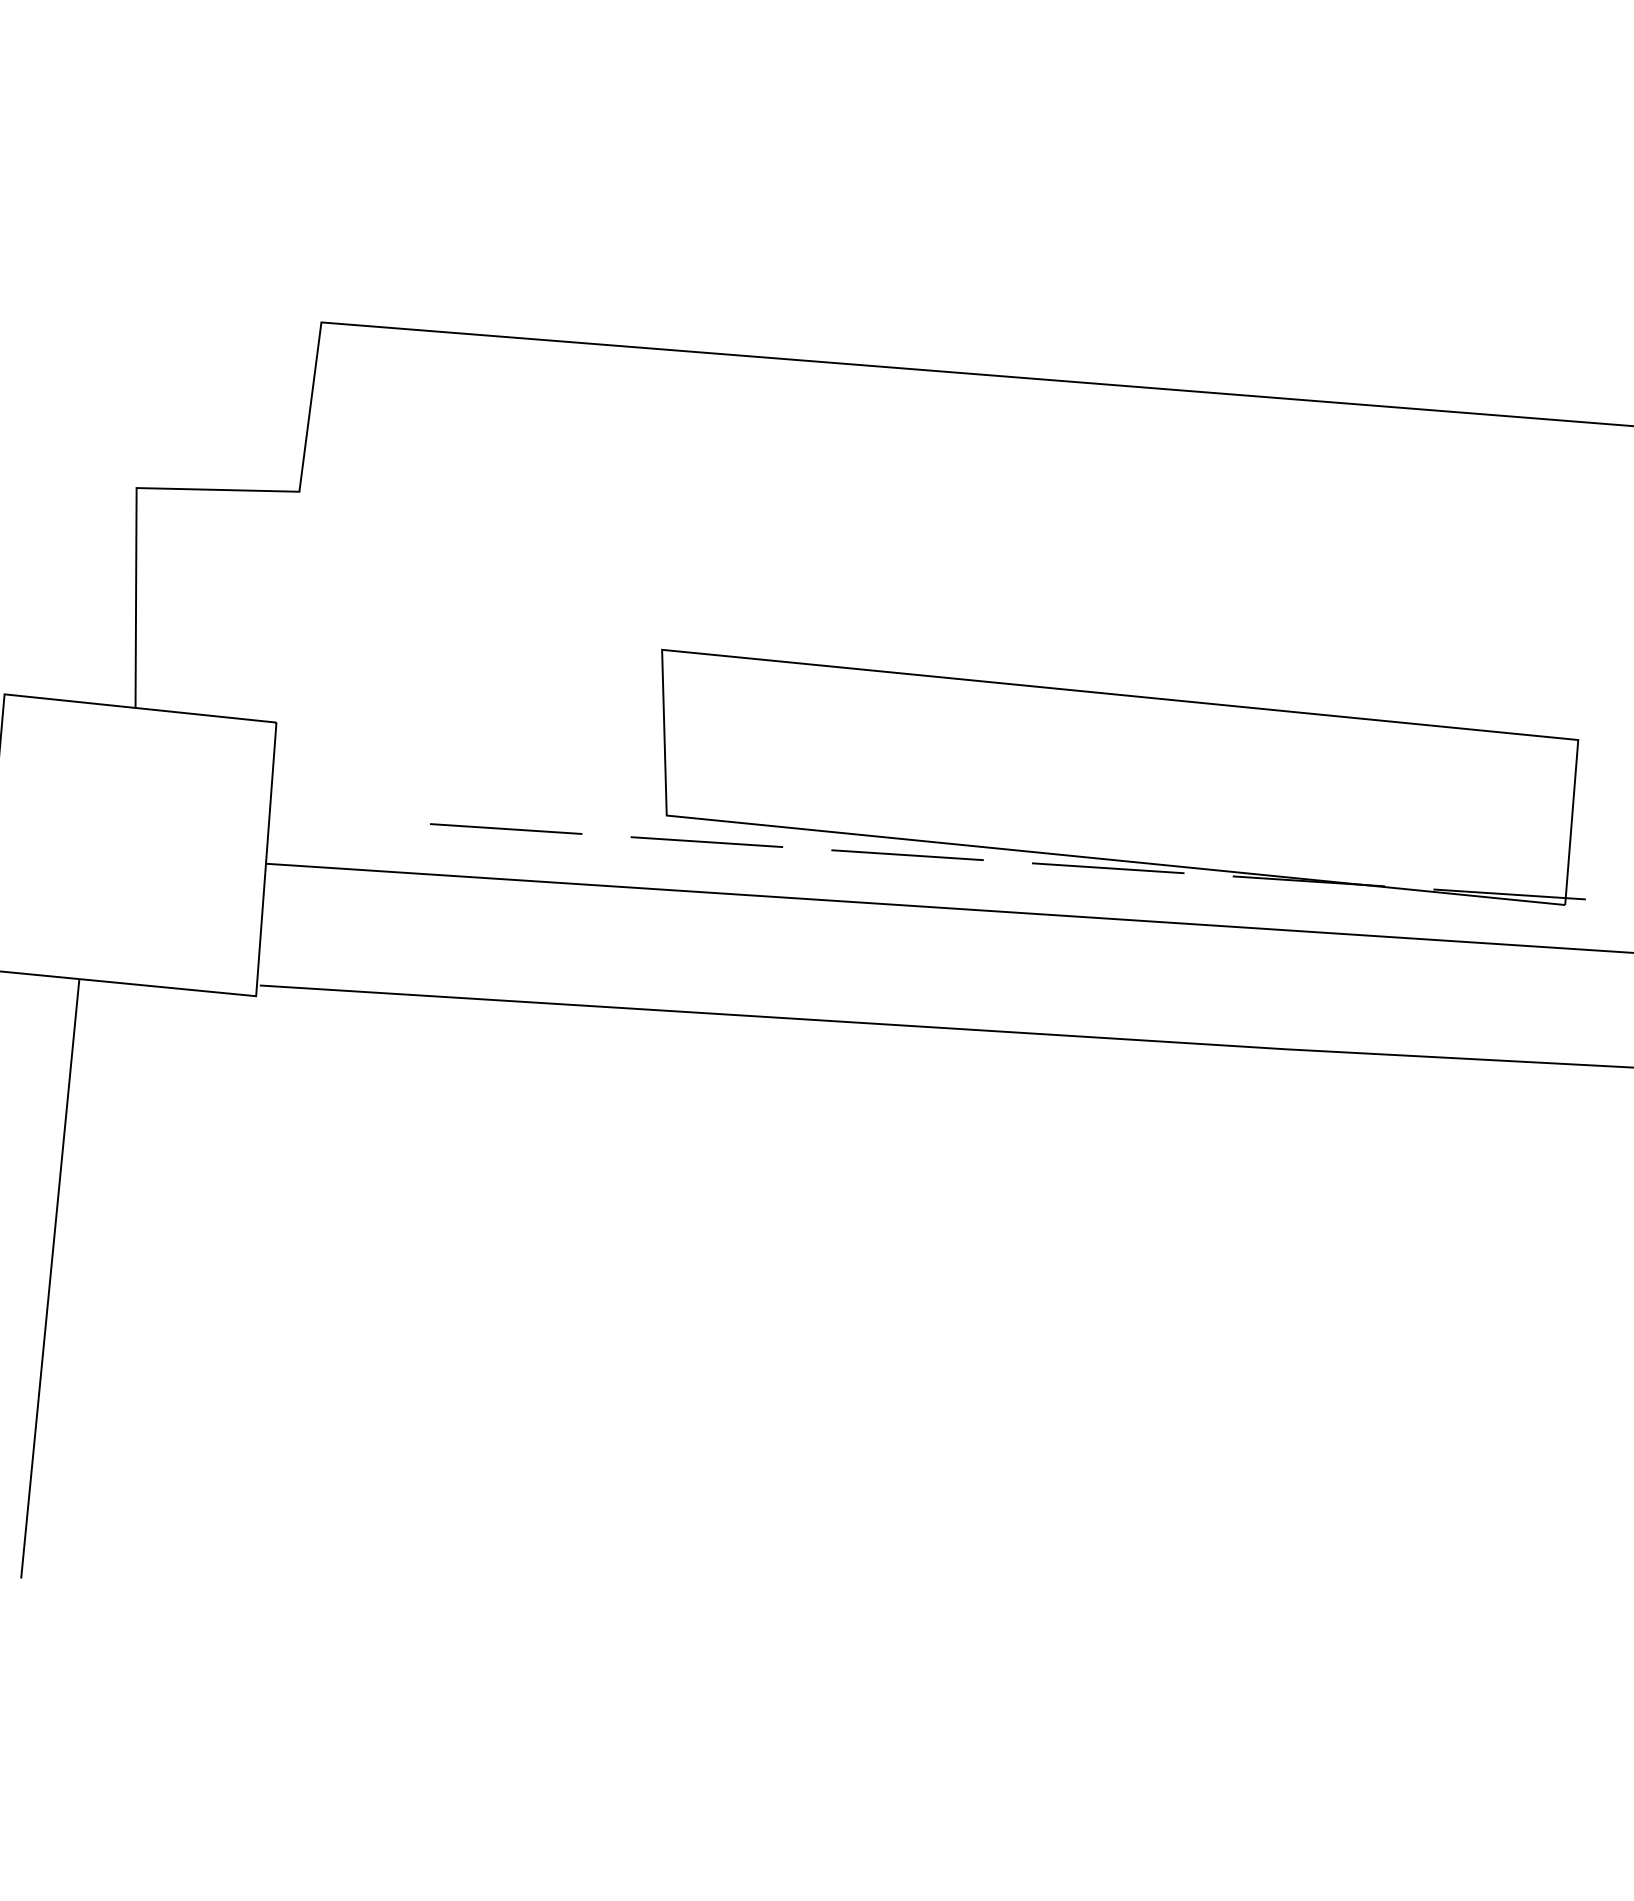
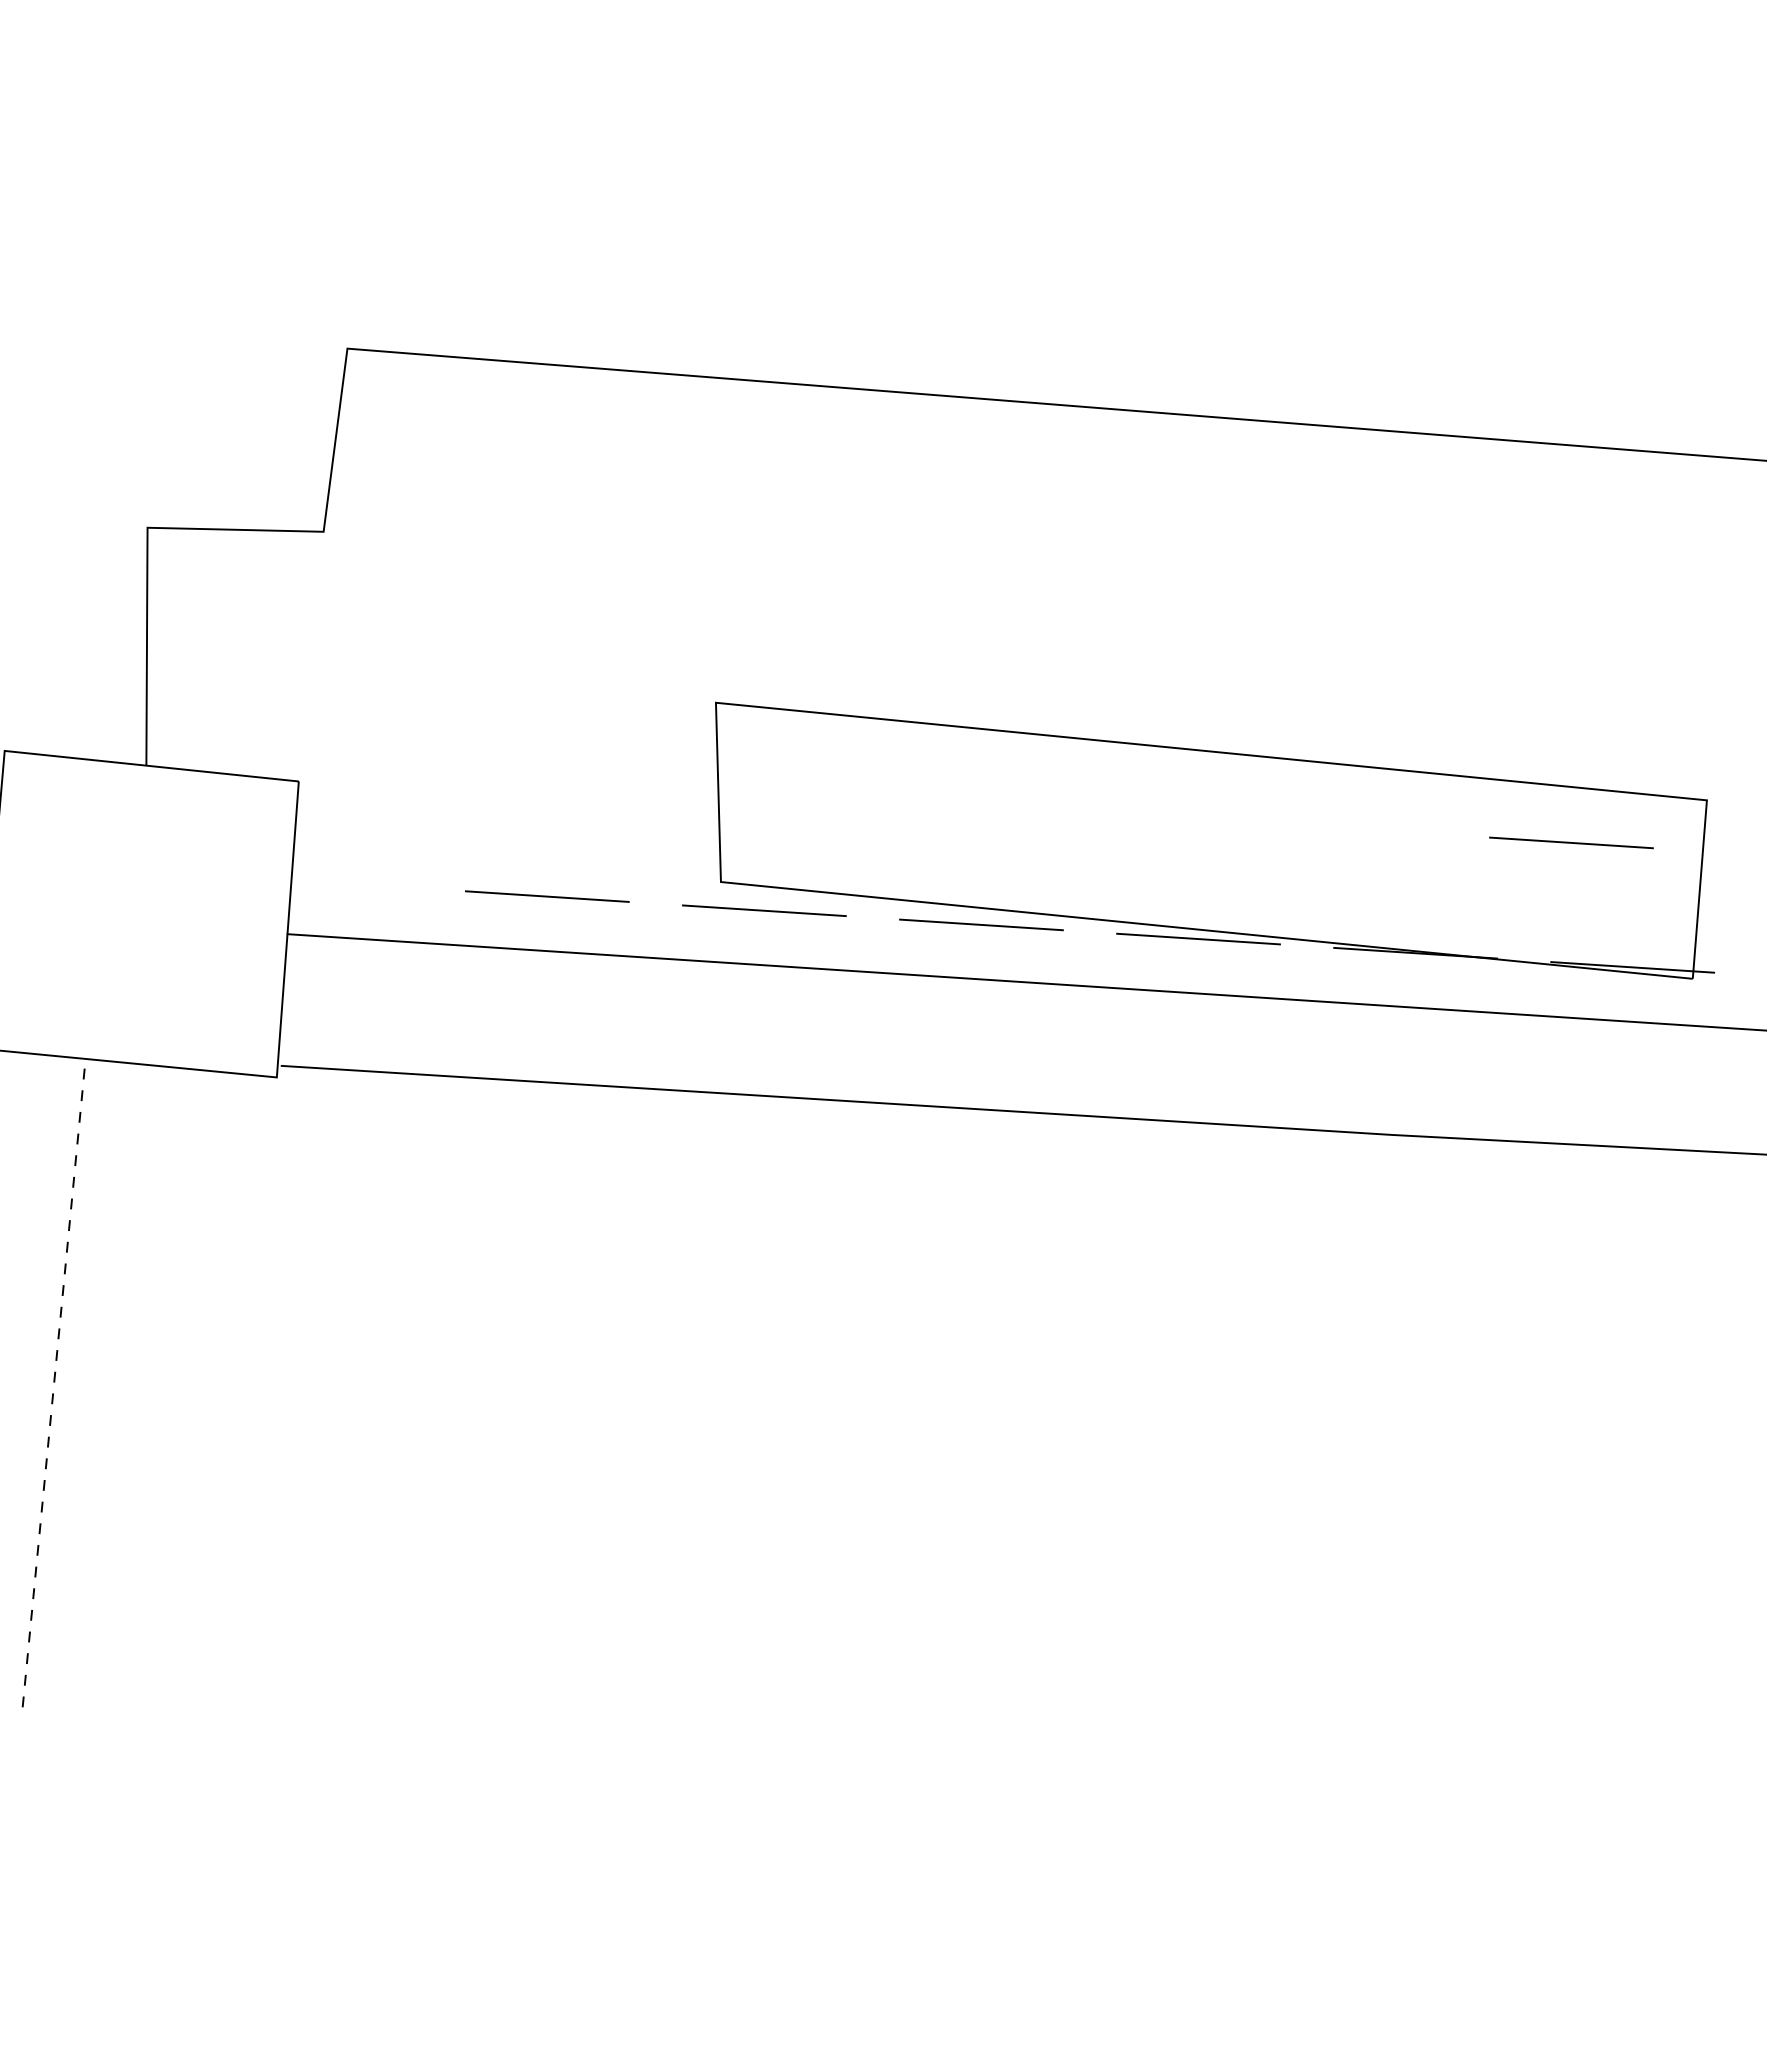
line: (1453, 779) -> (1571, 842), added
line: (50, 1279) -> (54, 1383), solid -> dashed

